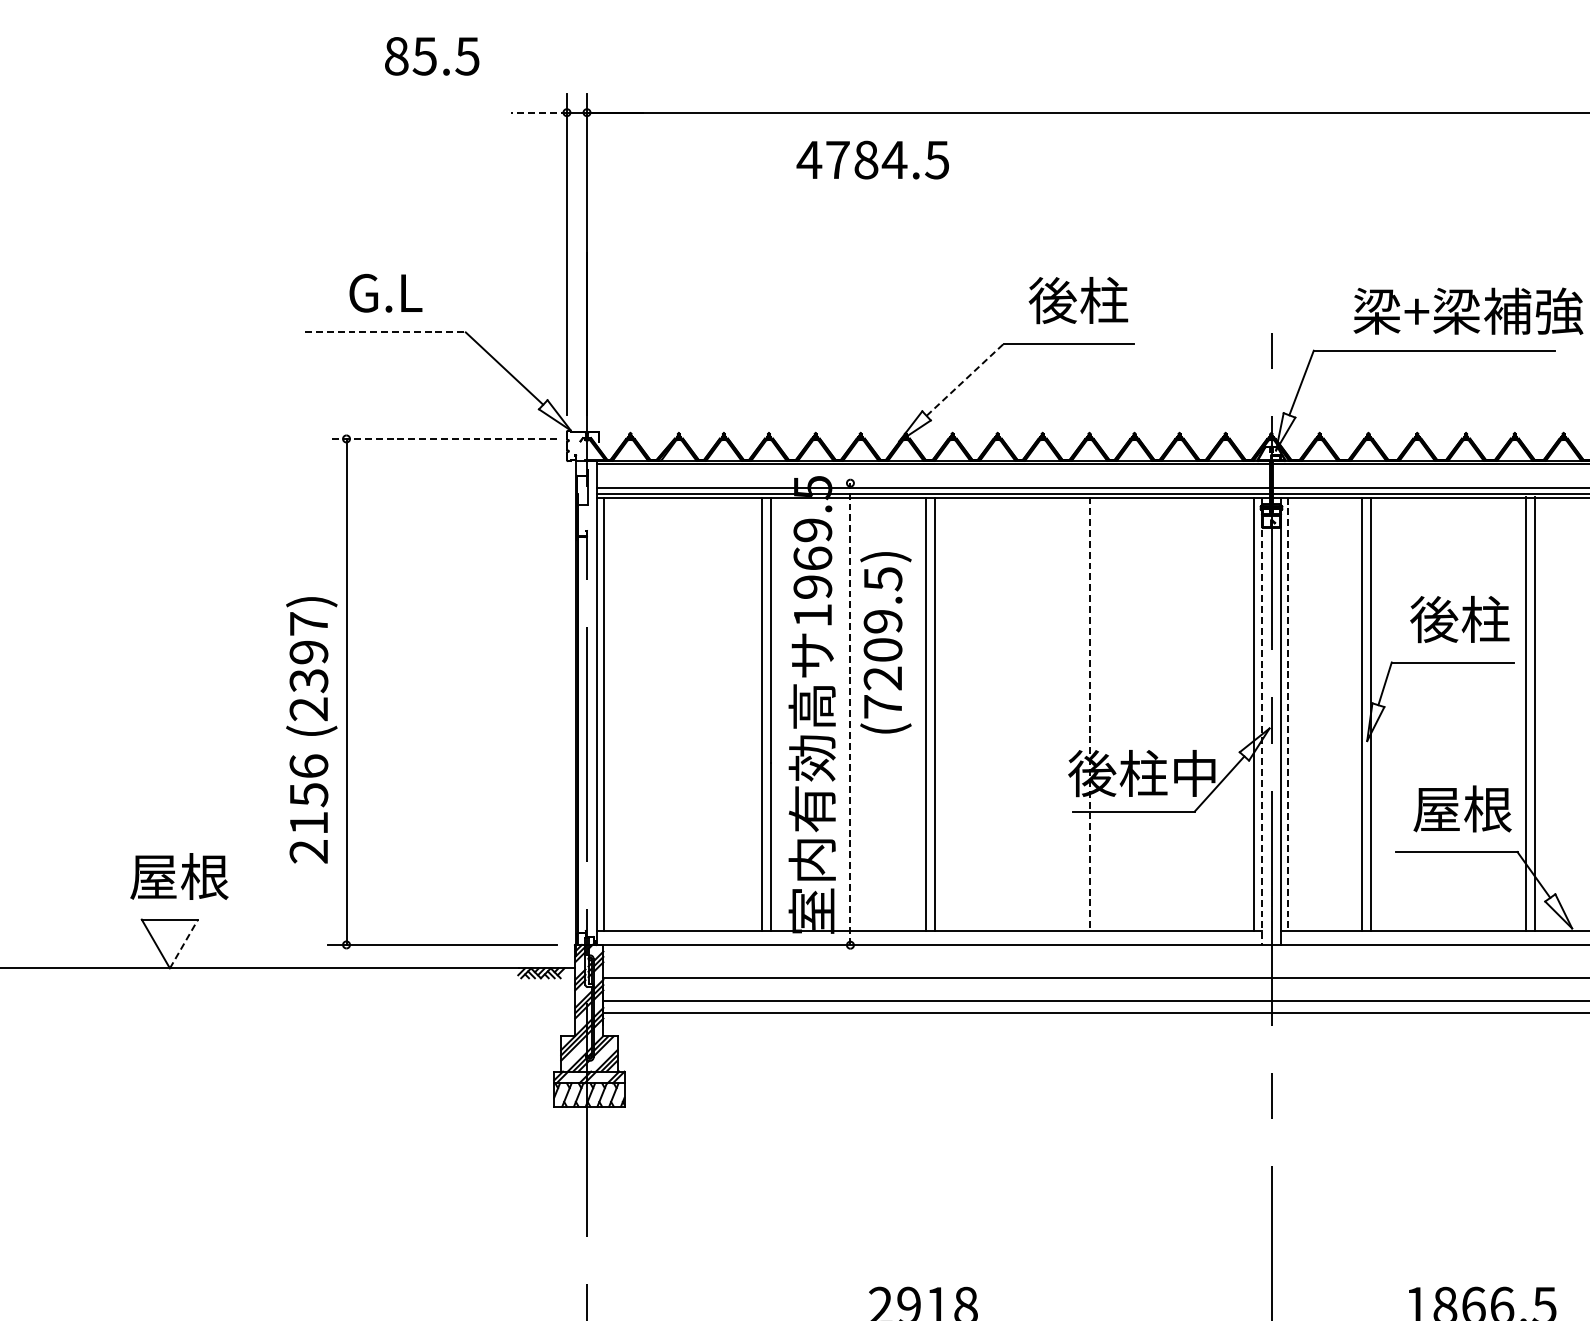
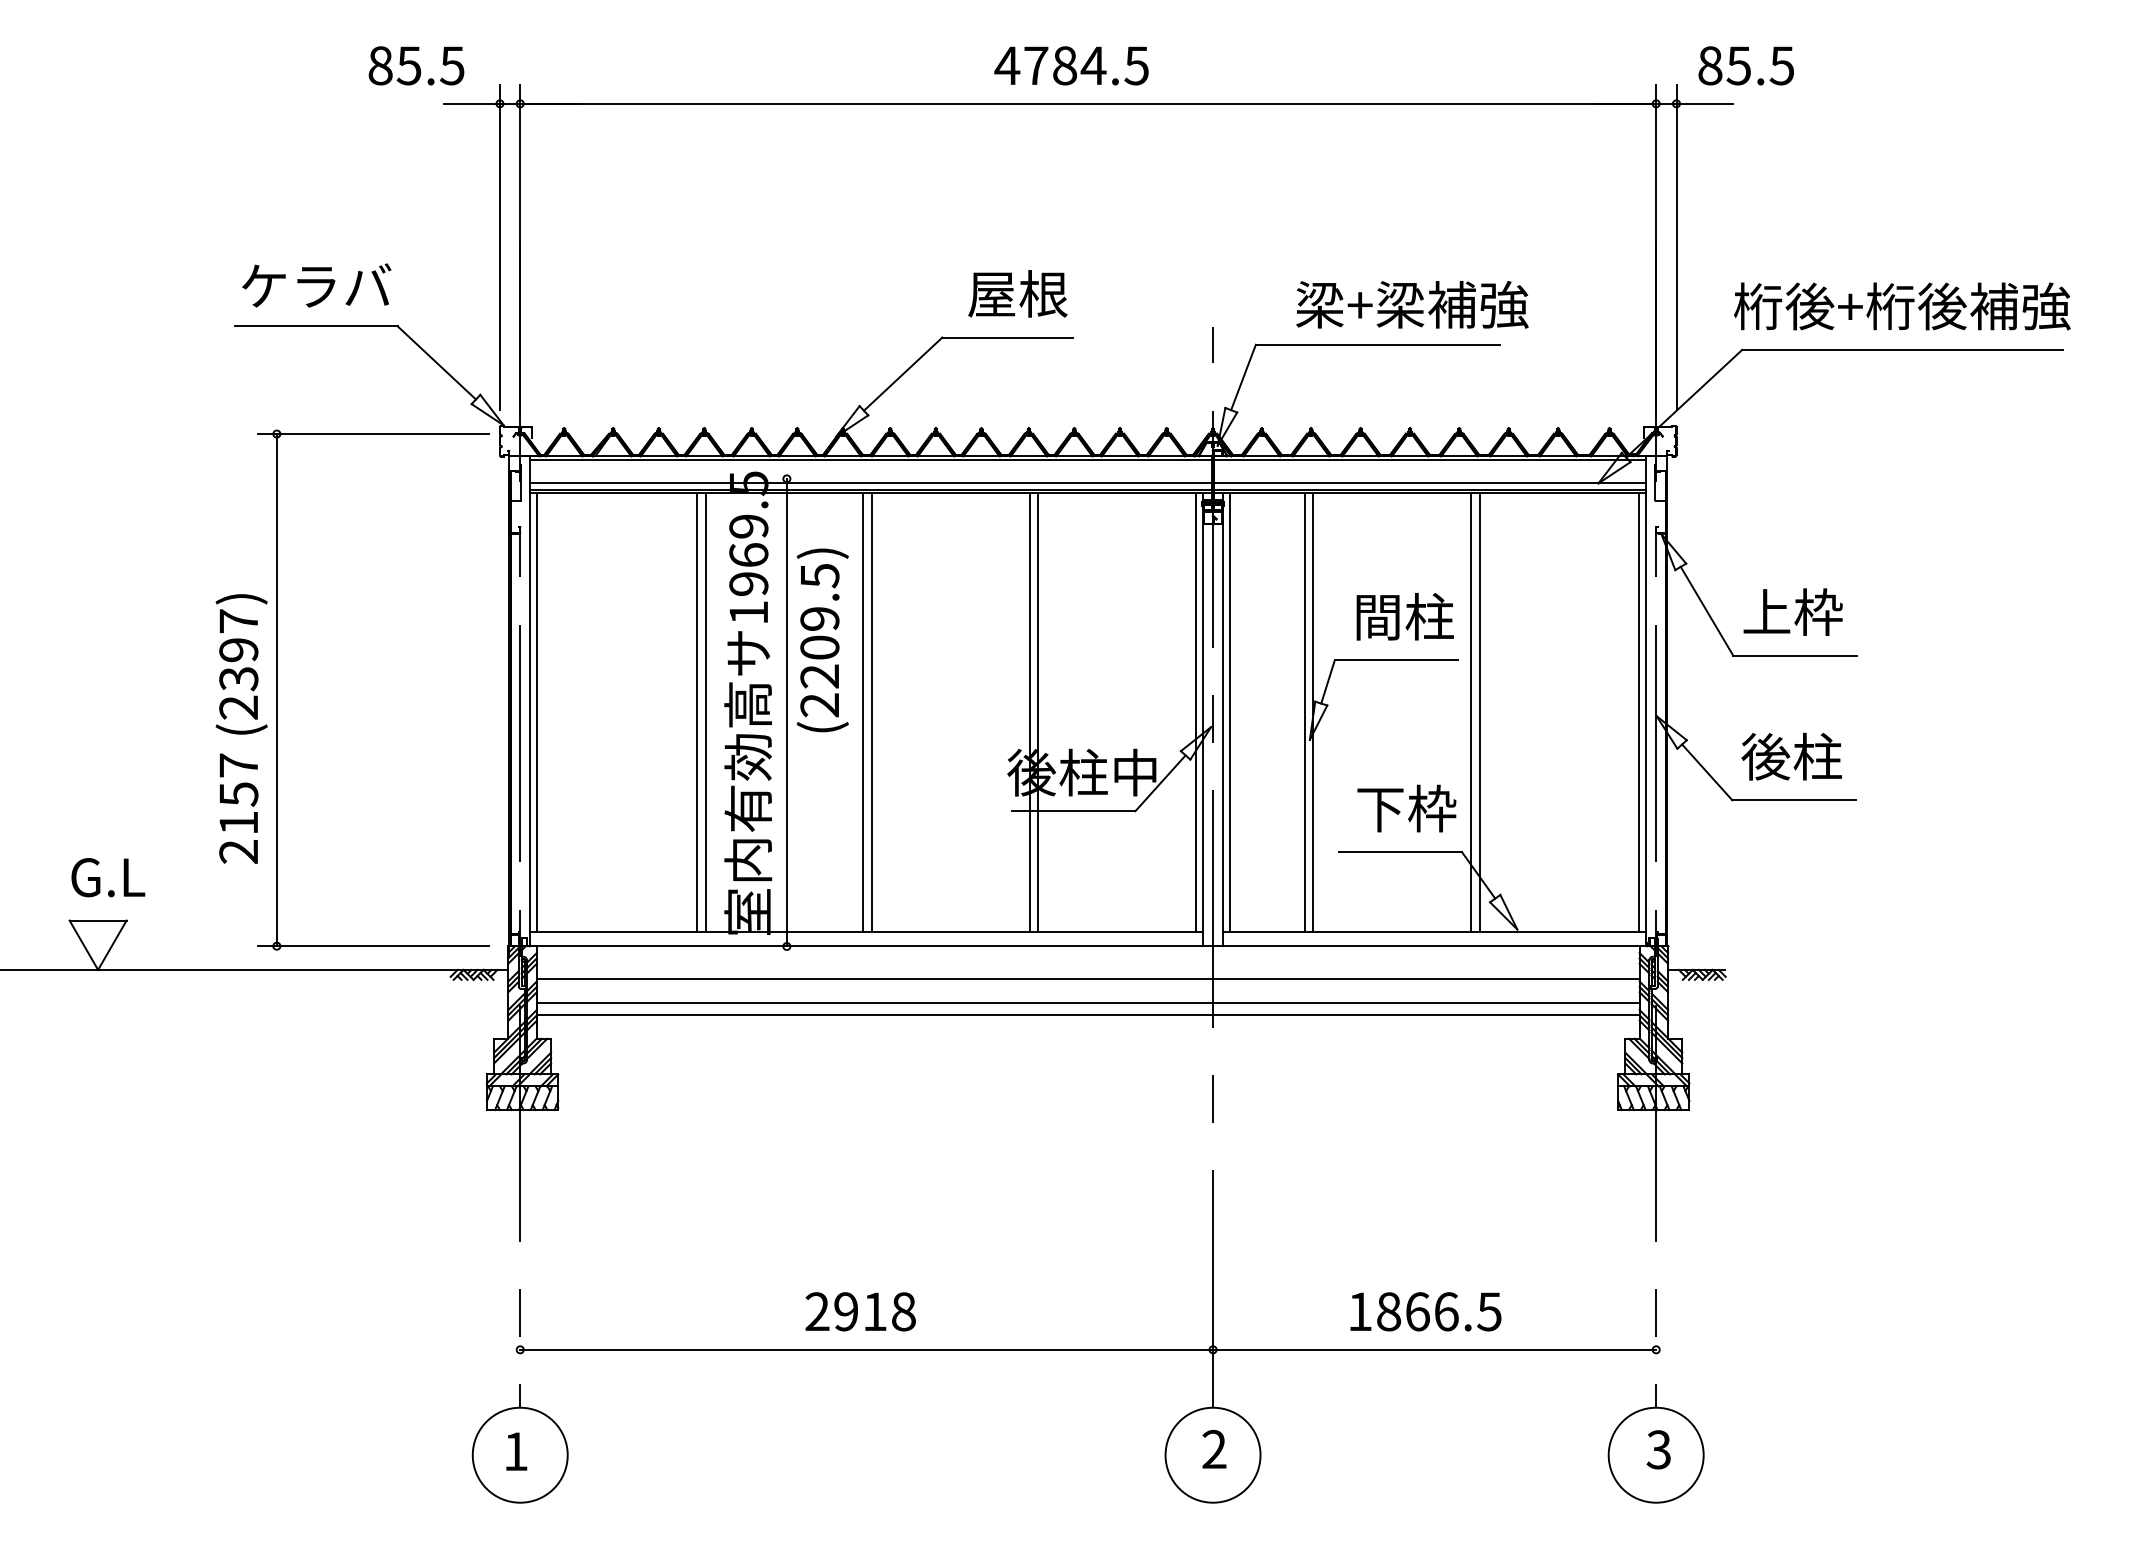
text: (432, 56) -> (416, 65), moved
line: (538, 112) -> (471, 103), dashed -> solid
text: (872, 159) -> (1071, 65), moved
text: (385, 292) -> (316, 285), G.L -> ケラバ
text: (1078, 300) -> (1017, 293), 後柱 -> 屋根
line: (385, 332) -> (316, 326), dashed -> solid
line: (965, 380) -> (903, 374), dashed -> solid
line: (442, 439) -> (373, 434), dashed -> solid
text: (1433, 619) -> (1377, 616), 後柱 -> 間柱
text: (882, 707) -> (819, 705), (7209.5) -> (2209.5)
line: (850, 714) -> (786, 712), dashed -> solid
line: (1099, 714) -> (1038, 712), added
line: (1090, 715) -> (1029, 713), dashed -> solid
line: (1288, 715) -> (1230, 713), dashed -> solid
line: (1261, 721) -> (1202, 720), dashed -> solid
text: (308, 766) -> (238, 765), 2156 -> 2157
text: (1462, 808) -> (1406, 808), 屋根 -> 下枠
text: (179, 876) -> (107, 876), 屋根 -> G.L
line: (184, 943) -> (112, 944), dashed -> solid

